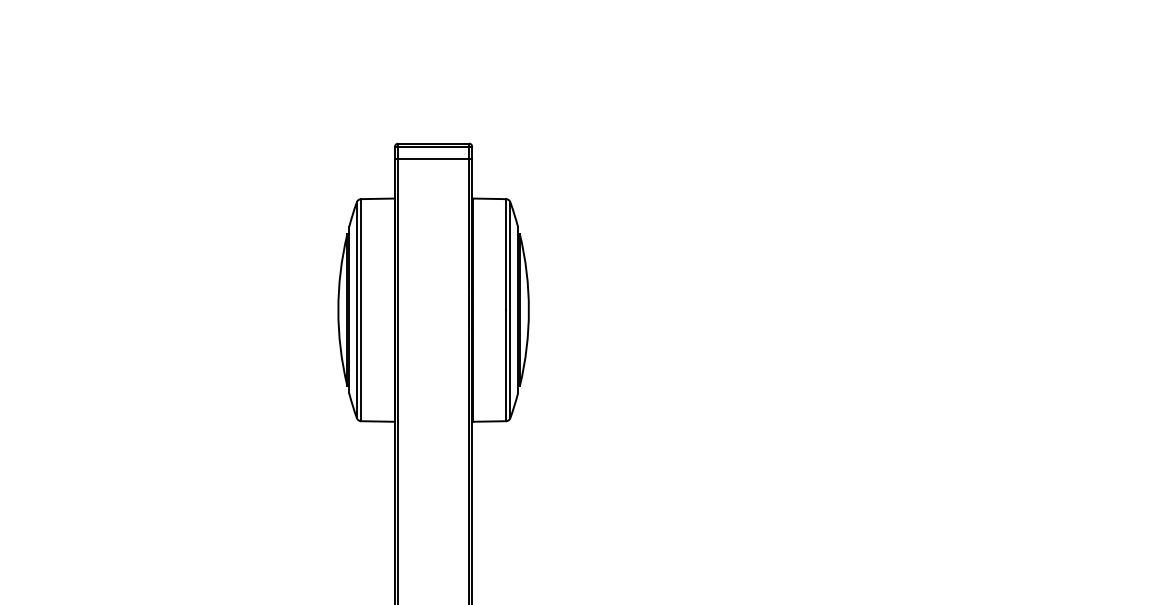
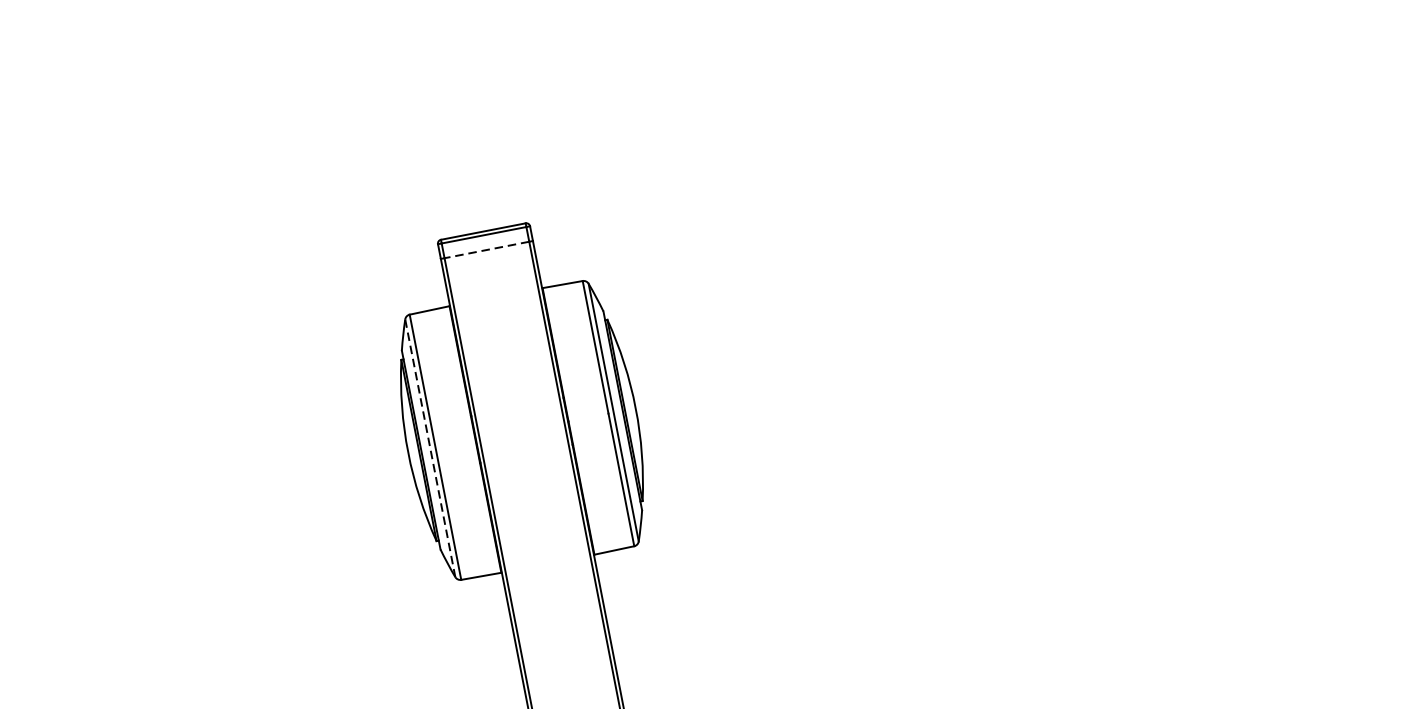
line: (433, 159) -> (486, 250), solid -> dashed
line: (356, 310) -> (429, 448), solid -> dashed

